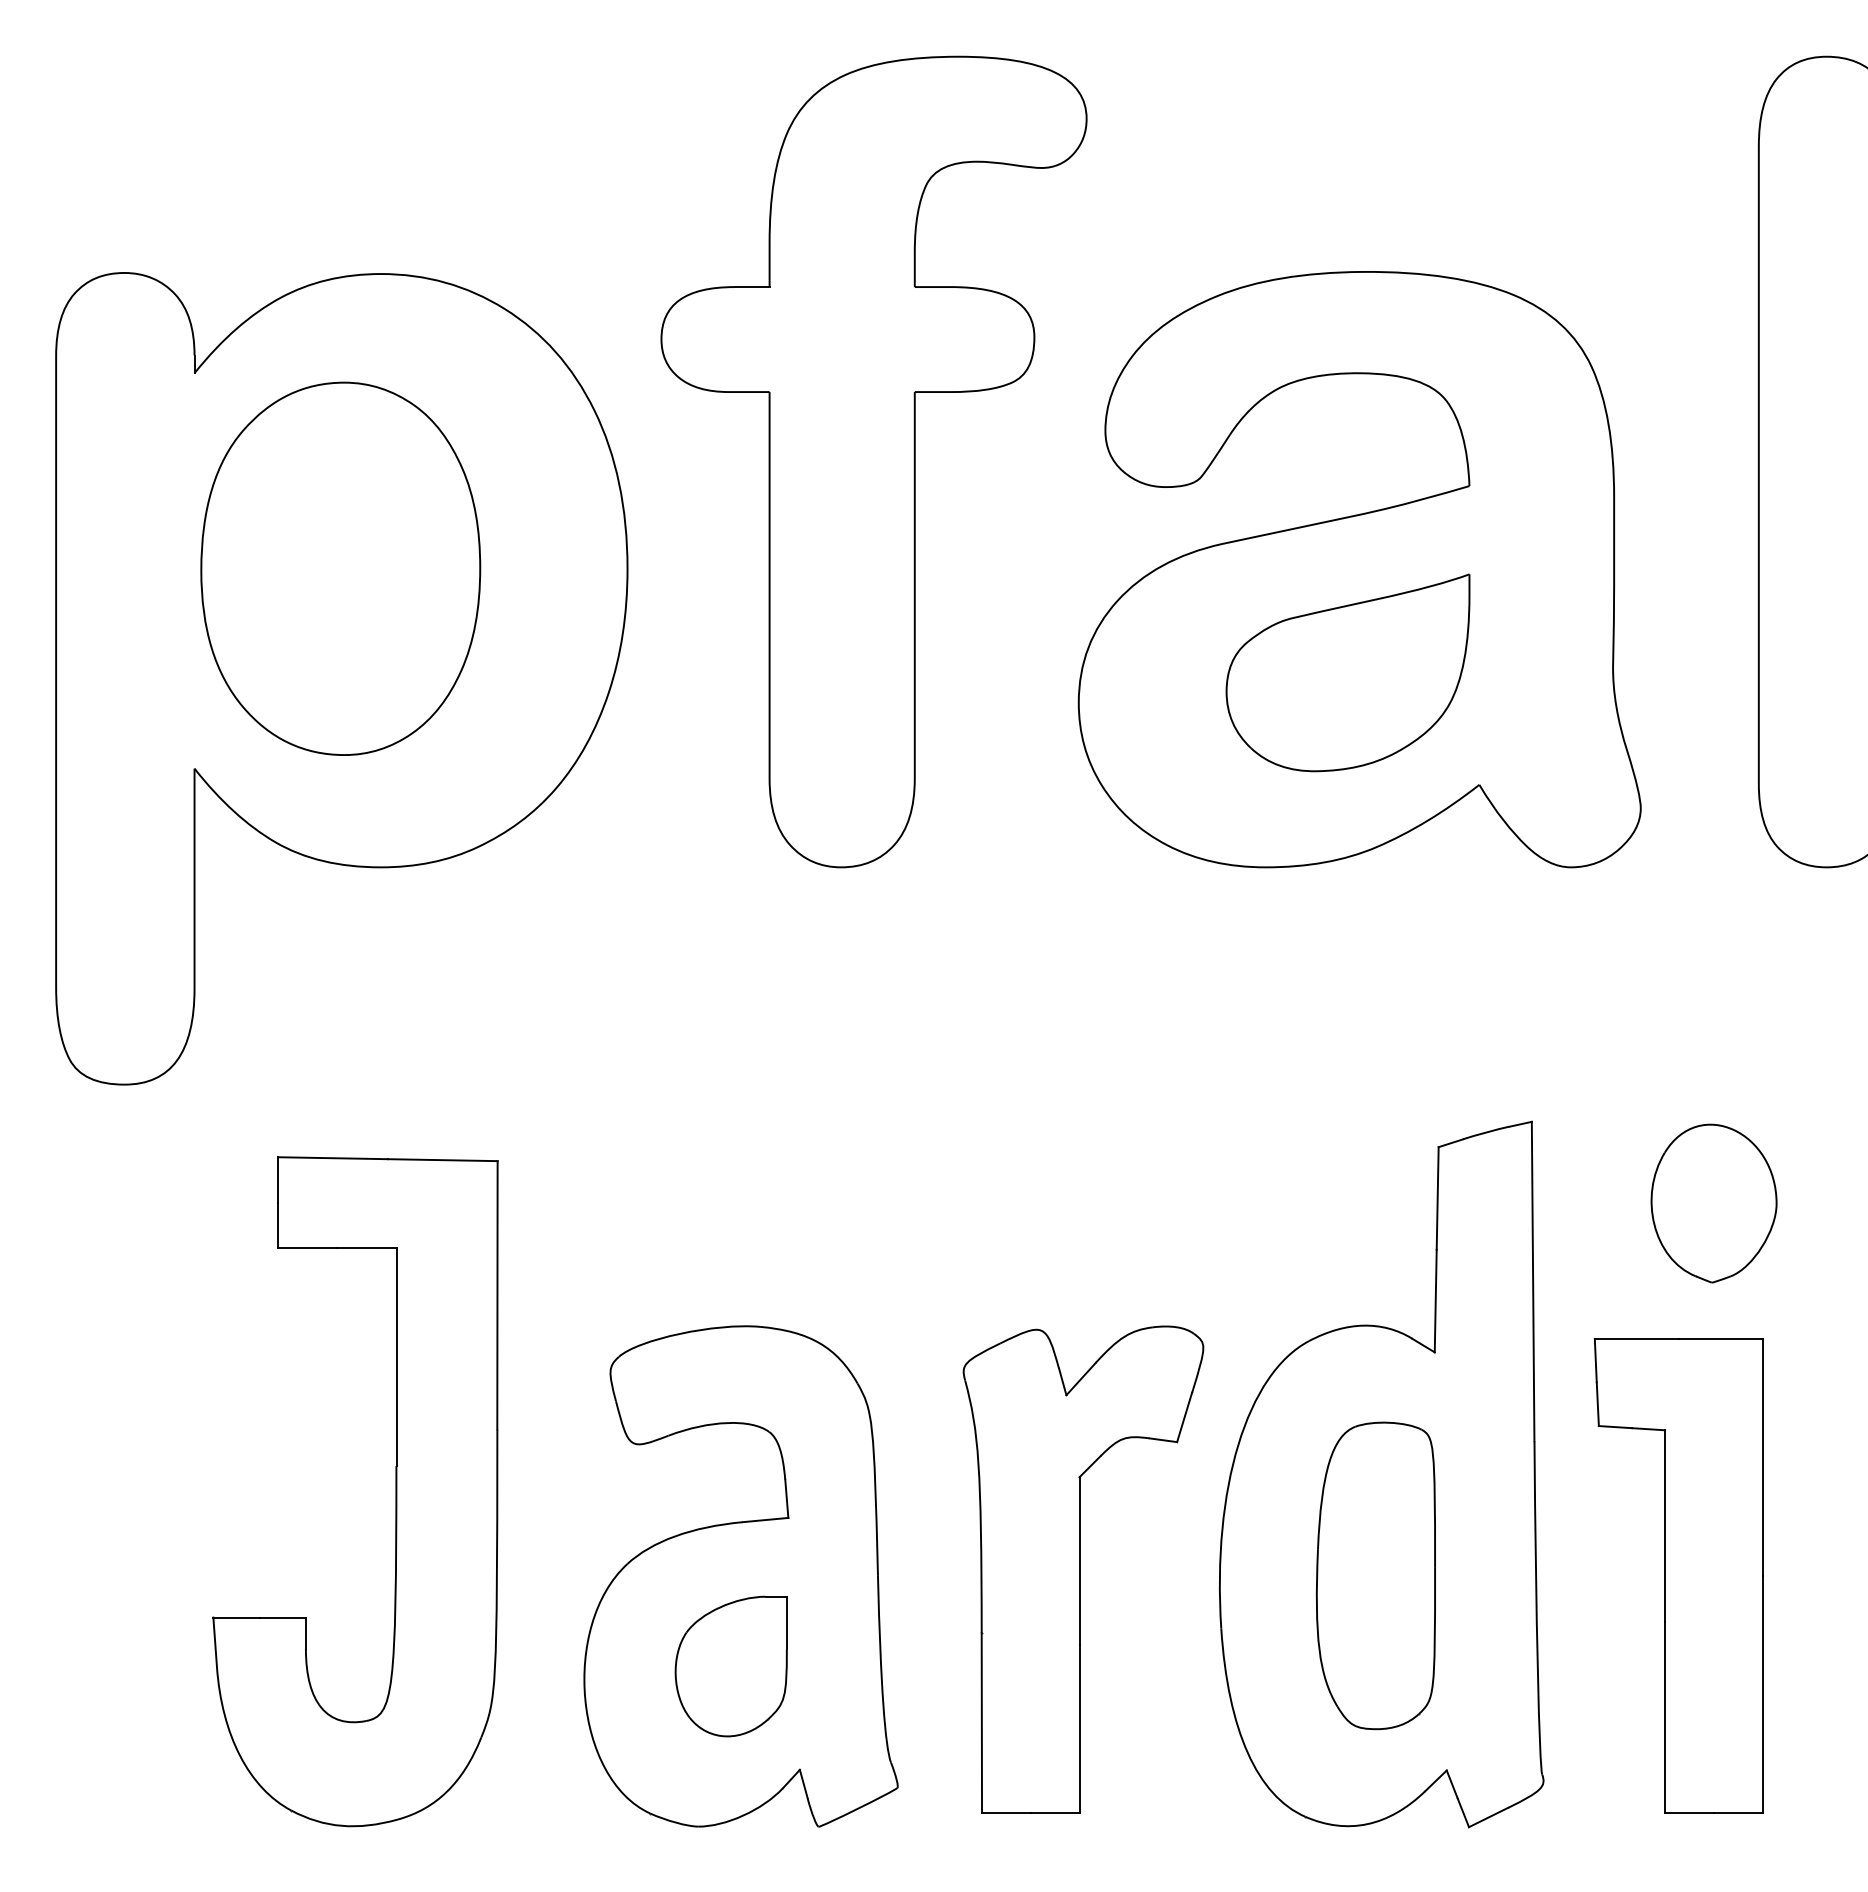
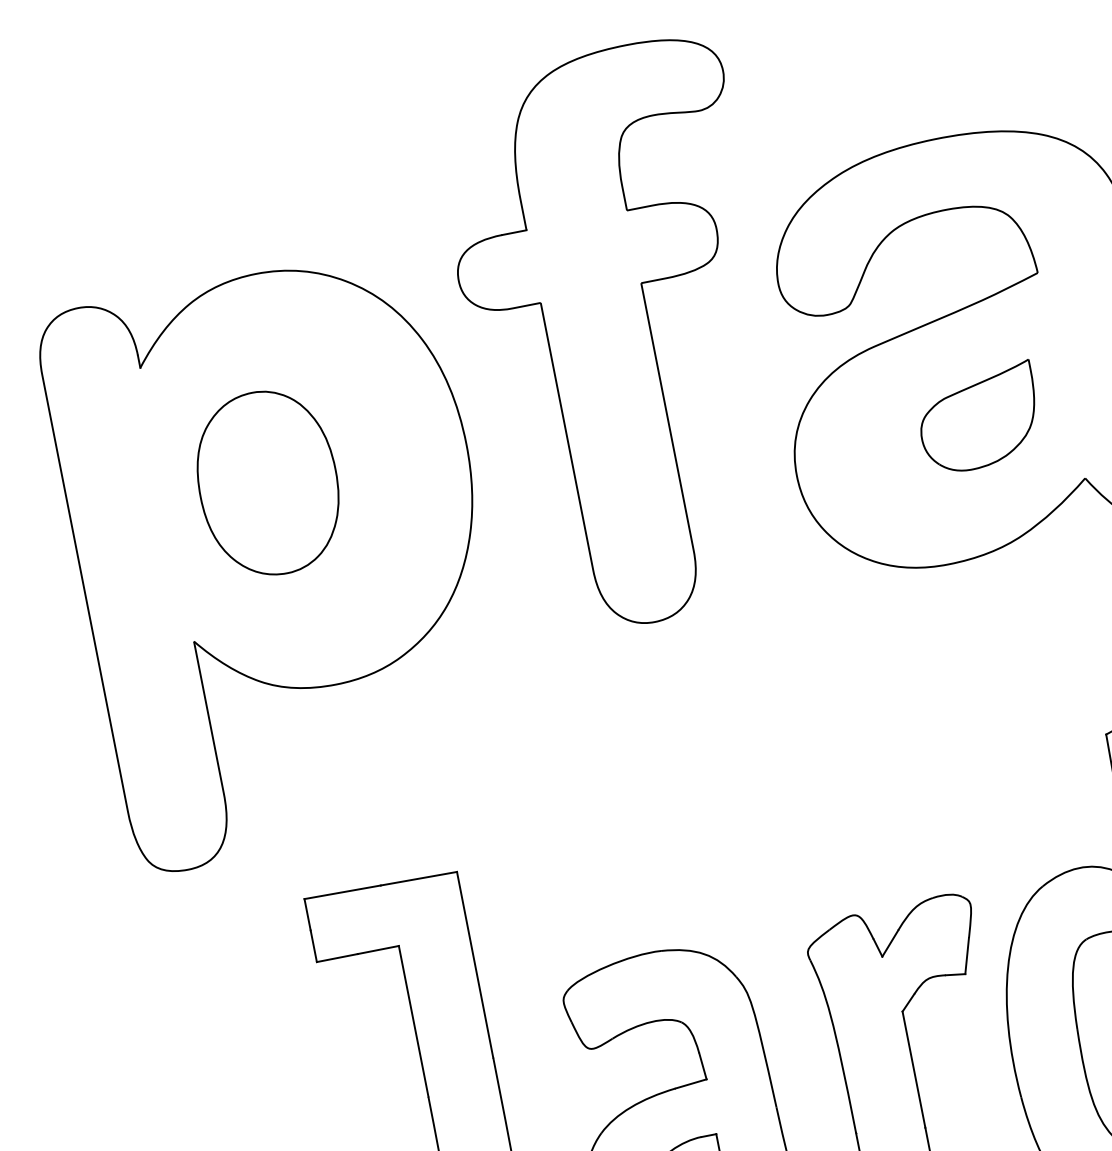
part: (340, 568) -> (267, 483), size x0.7
part: (1347, 672) -> (978, 418), size x0.7

